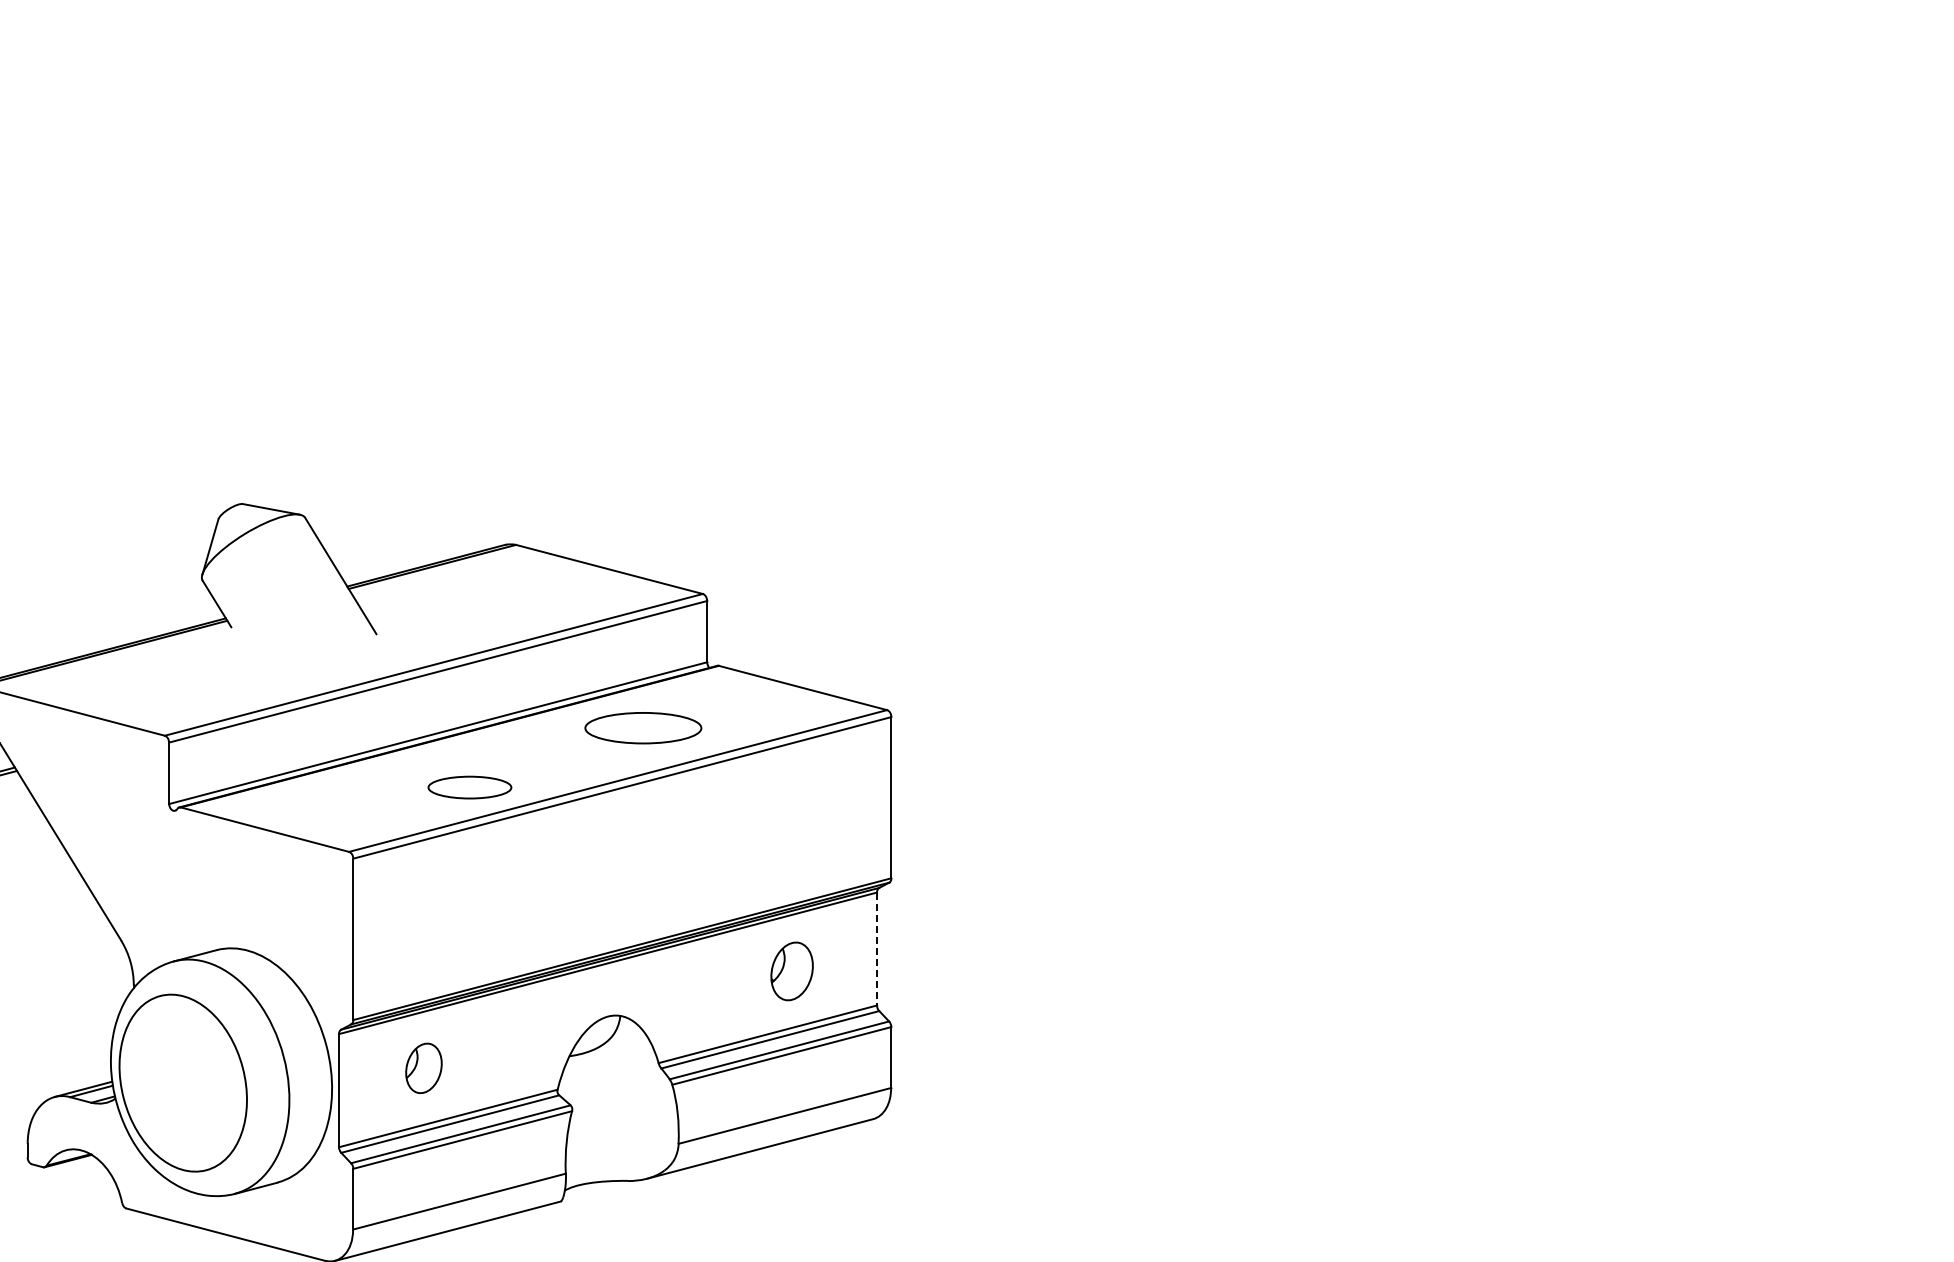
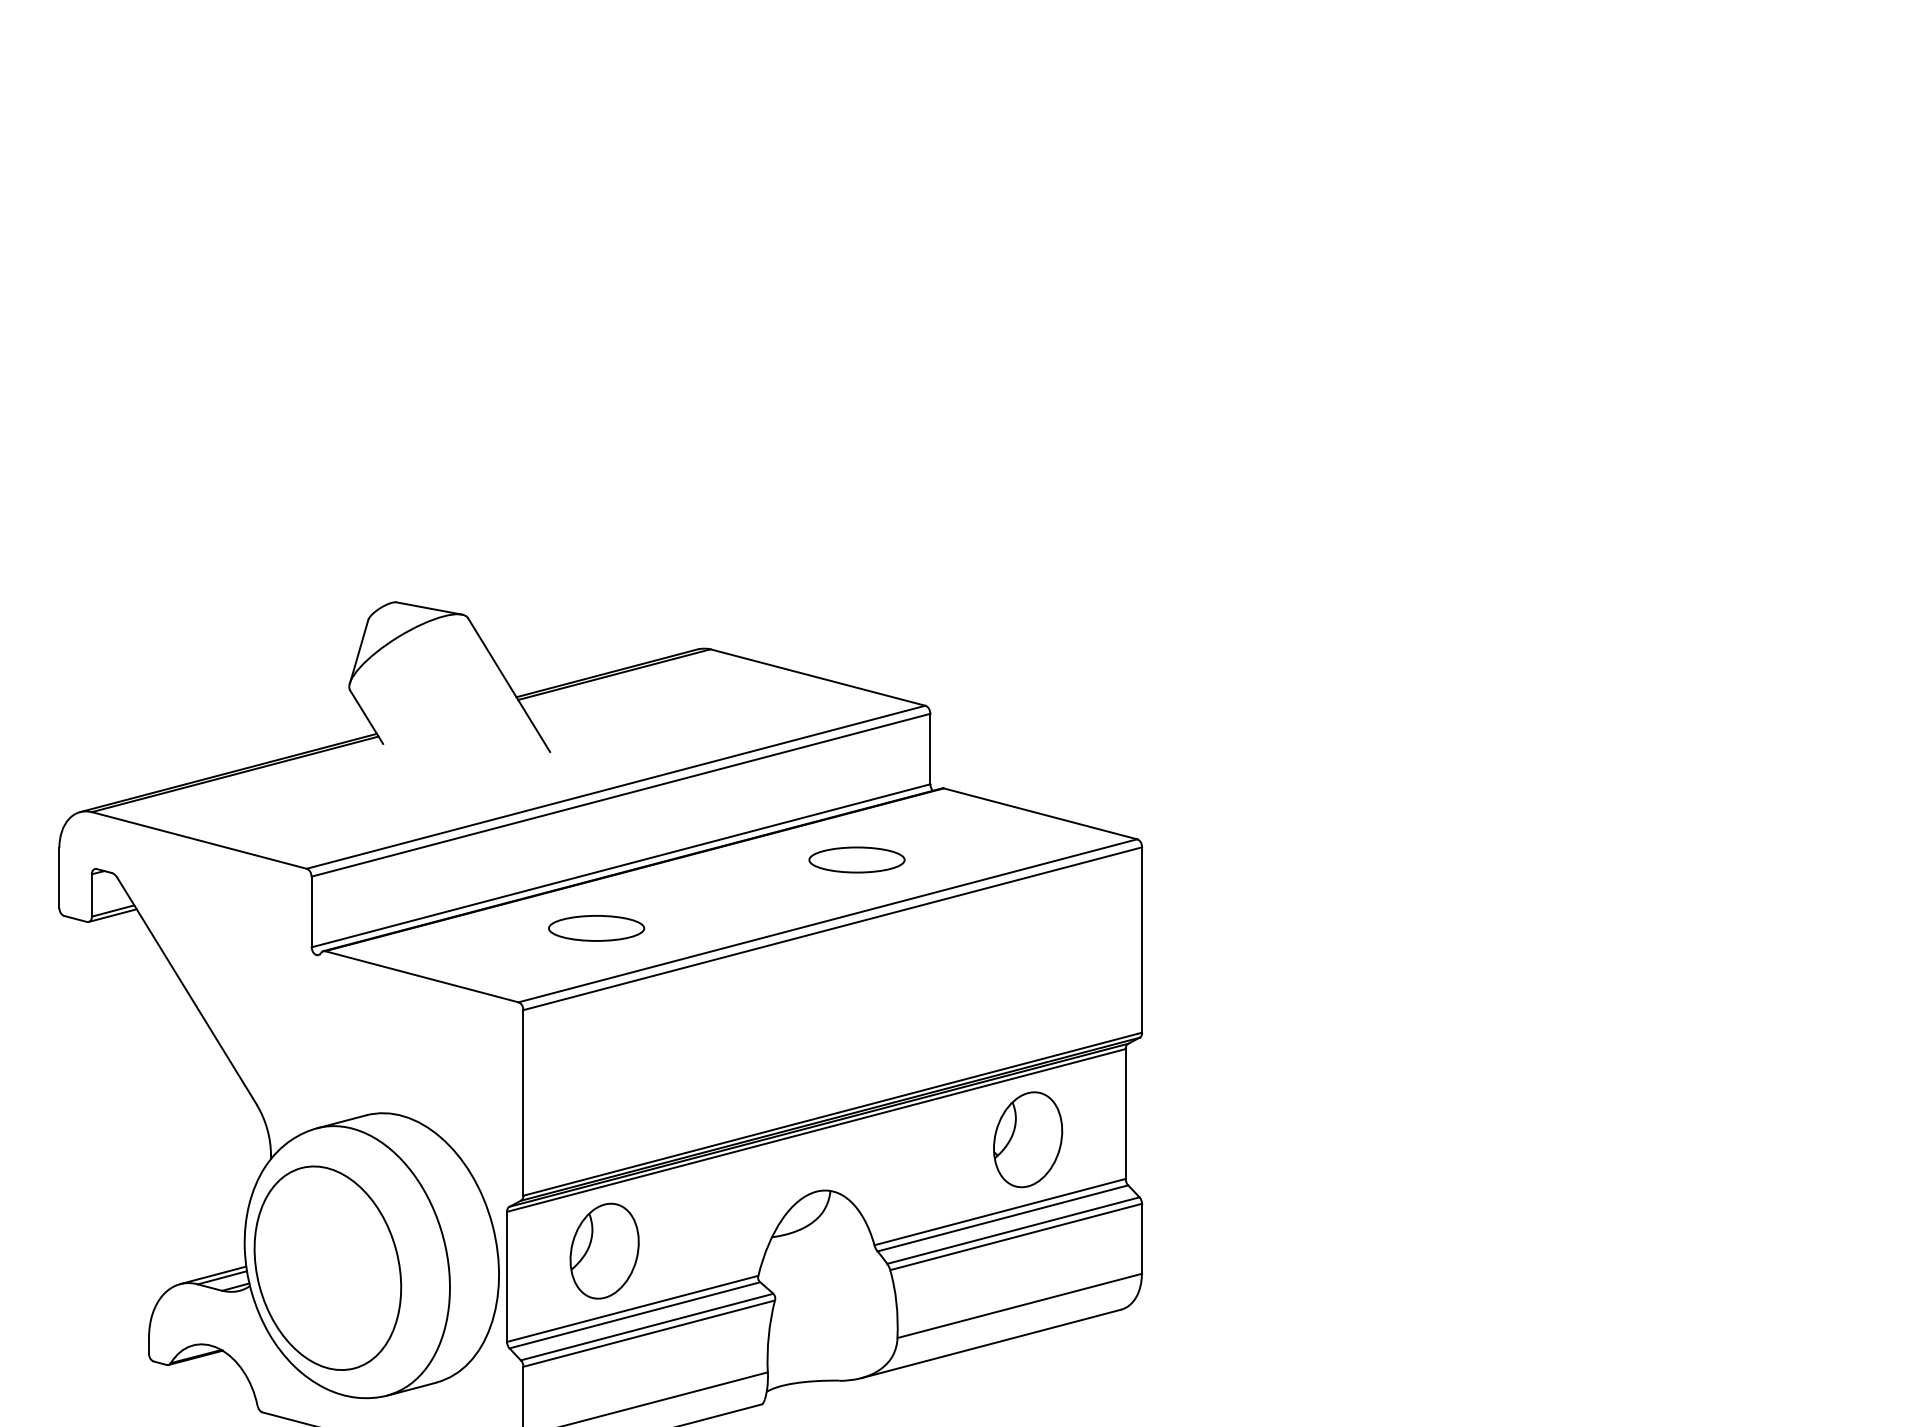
part: (643, 727) -> (857, 859), size x0.71
part: (469, 787) -> (596, 928), moved
line: (877, 949) -> (1126, 1114), dashed -> solid
part: (791, 971) -> (1027, 1139), size x1.43
part: (423, 1068) -> (604, 1251), size x1.67

